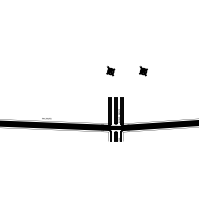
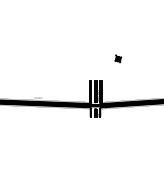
part: (111, 70) -> (91, 58), removed

